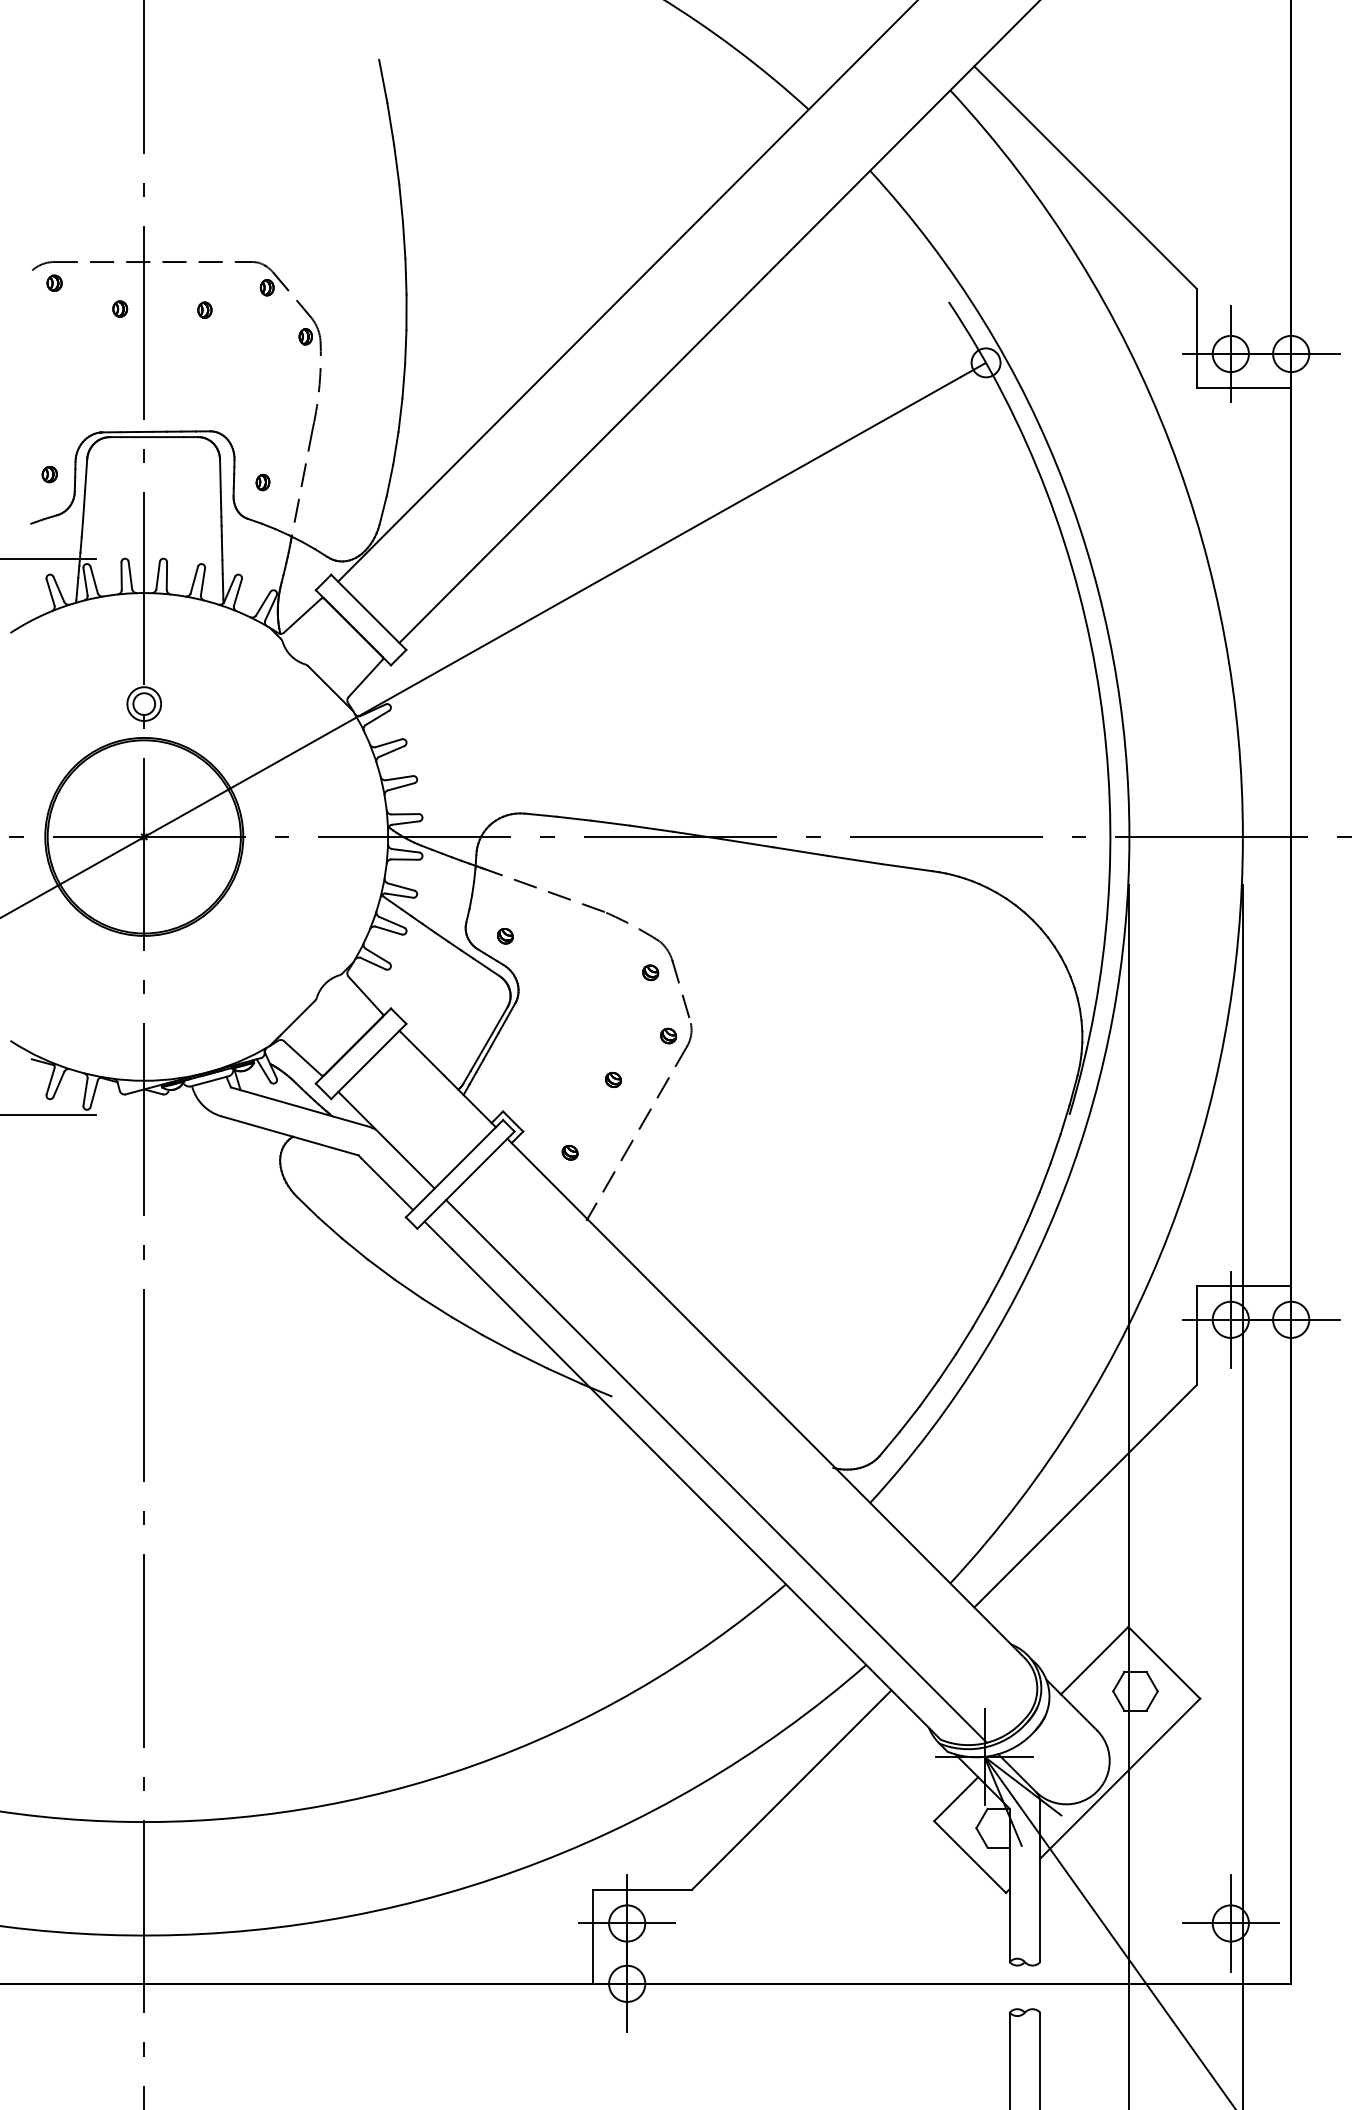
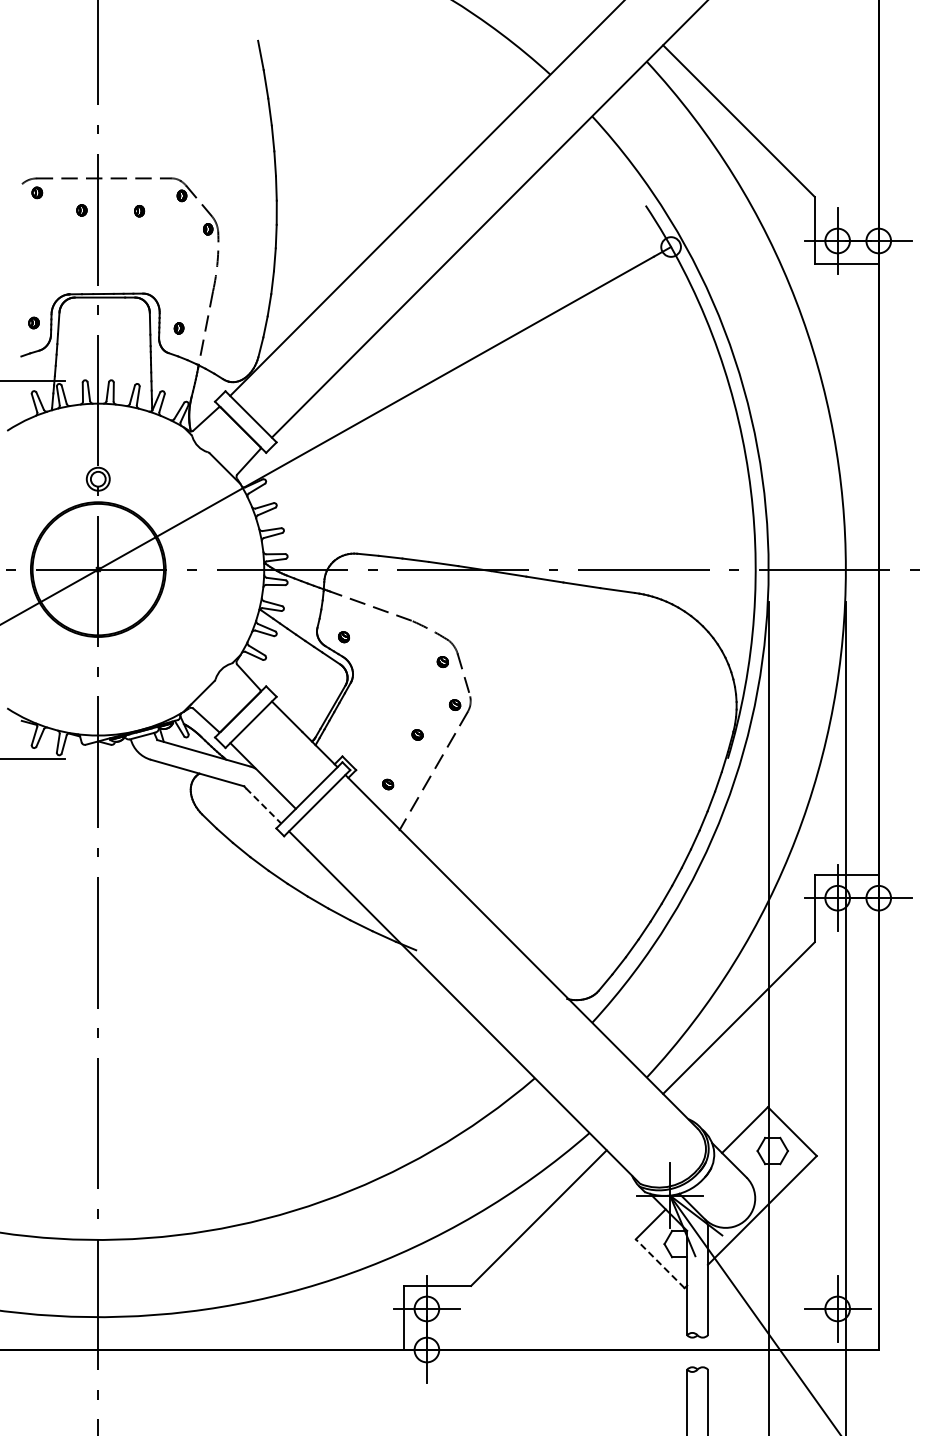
line: (387, 1183) -> (263, 805), solid -> dashed
line: (716, 1471) -> (487, 1001), removed
line: (970, 1856) -> (660, 1263), solid -> dashed

